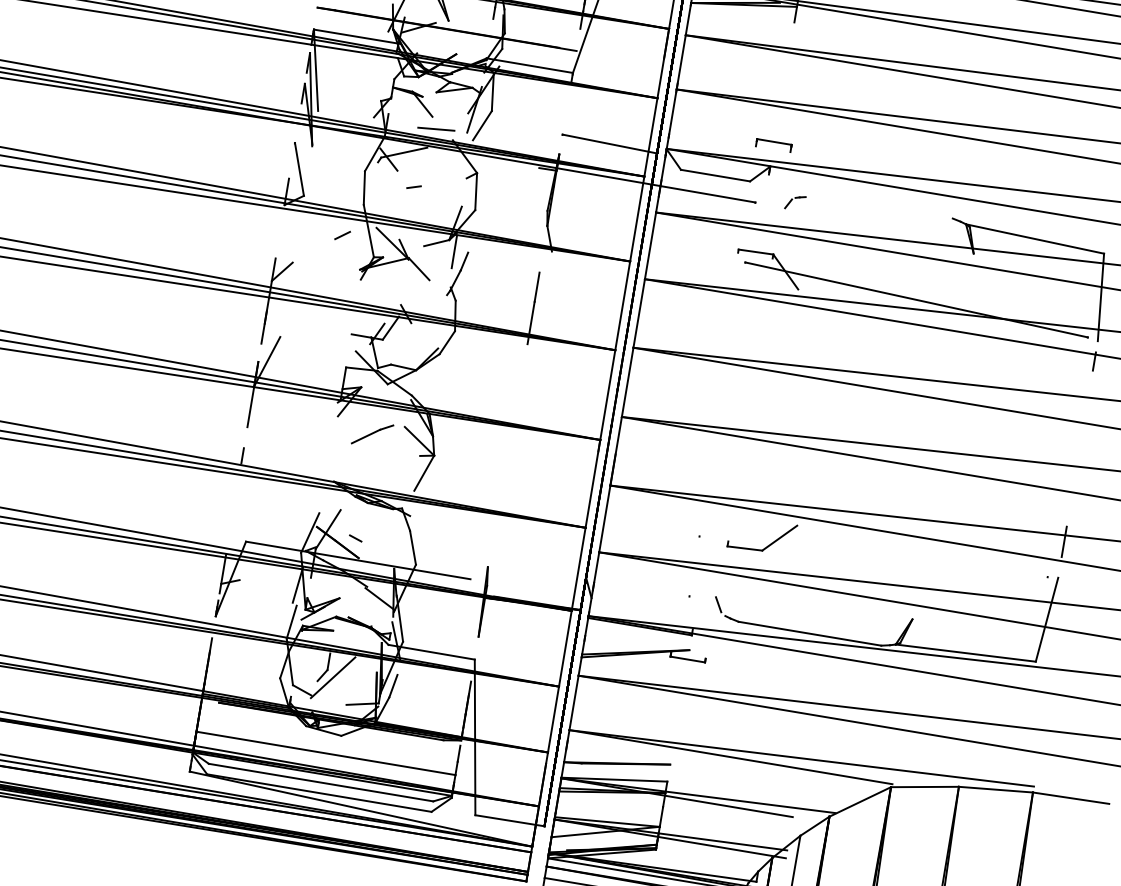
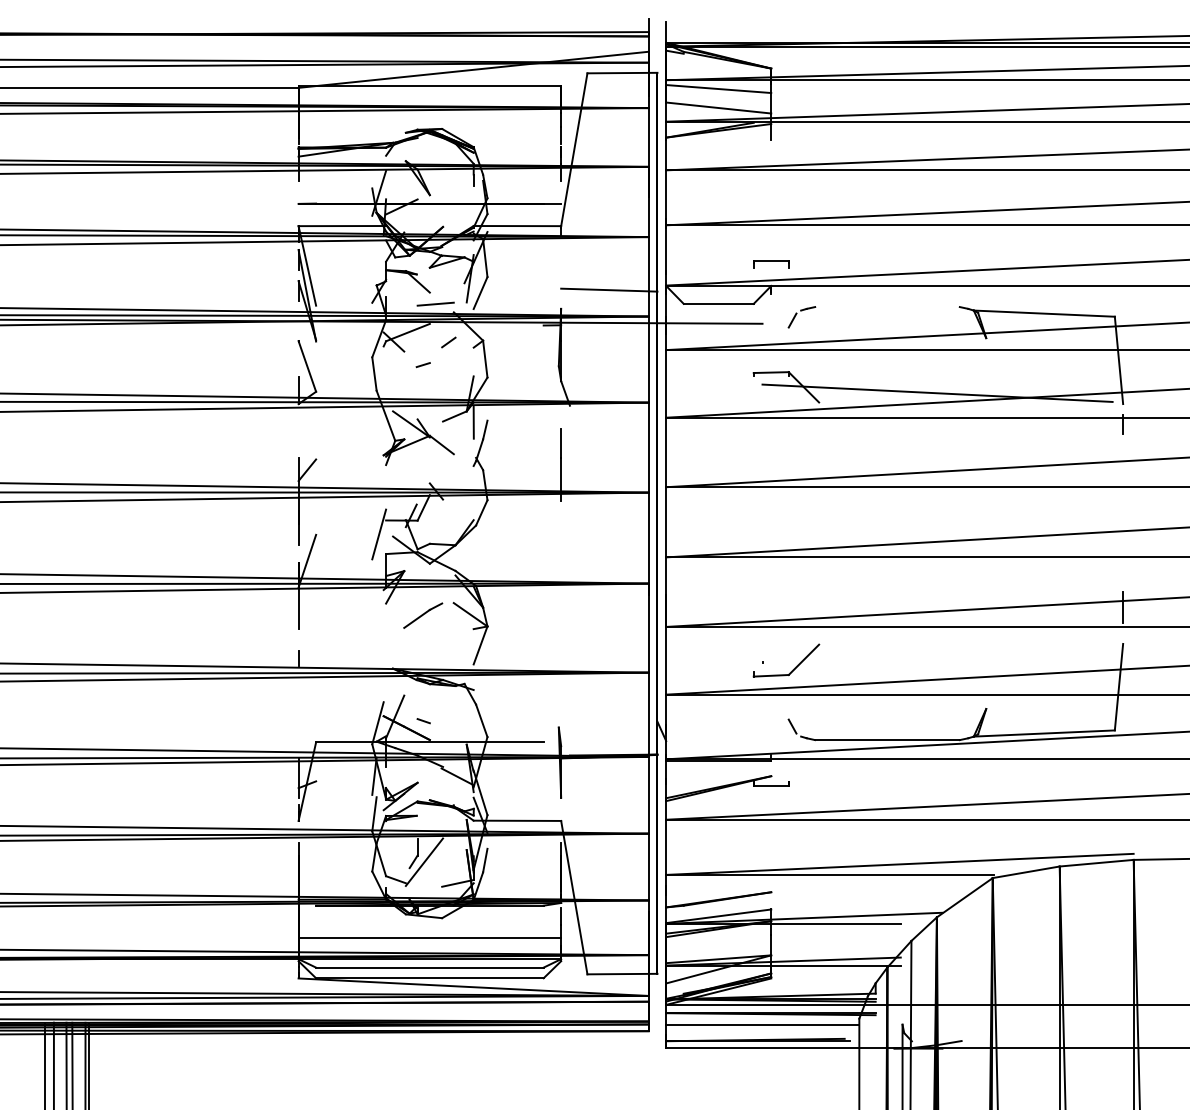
part: (794, 202) -> (801, 317), size x1.43
line: (342, 235) -> (448, 342), moved
line: (342, 347) -> (379, 534), added
part: (769, 544) -> (794, 667), moved

